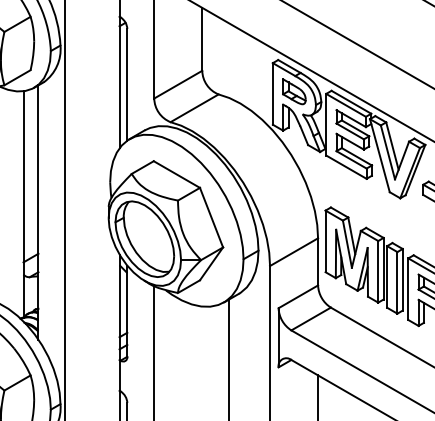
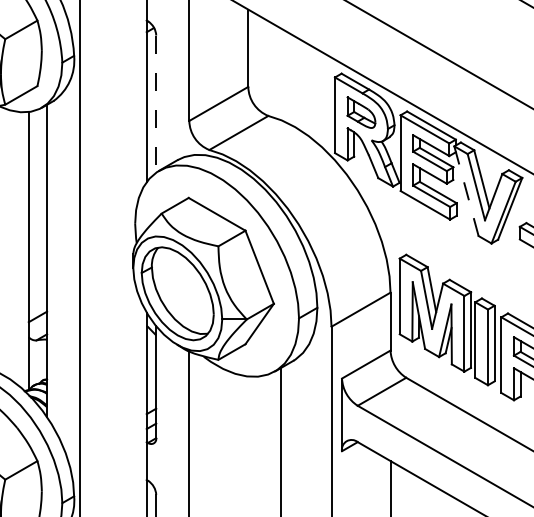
line: (127, 84) -> (156, 103), solid -> dashed
line: (379, 155) -> (465, 190), solid -> dashed

